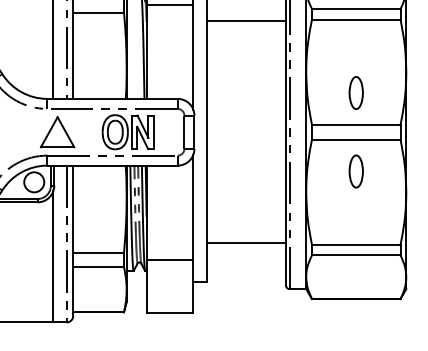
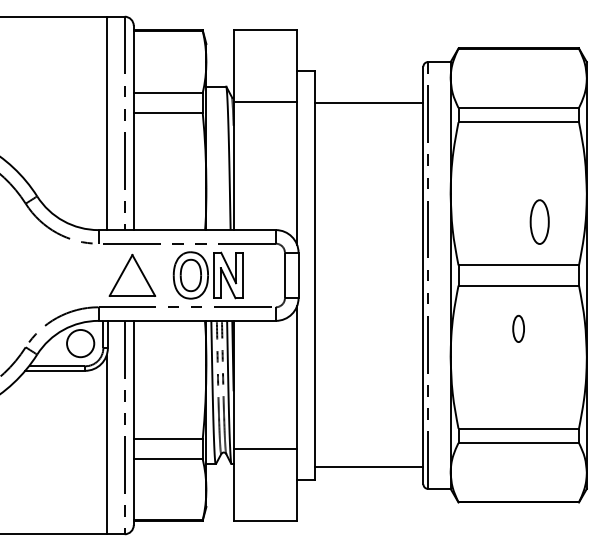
line: (246, 21) -> (369, 102), moved
part: (356, 92) -> (539, 221), moved
part: (57, 131) -> (132, 274), moved
part: (356, 171) -> (518, 328), size x0.6
line: (246, 243) -> (369, 467), moved

